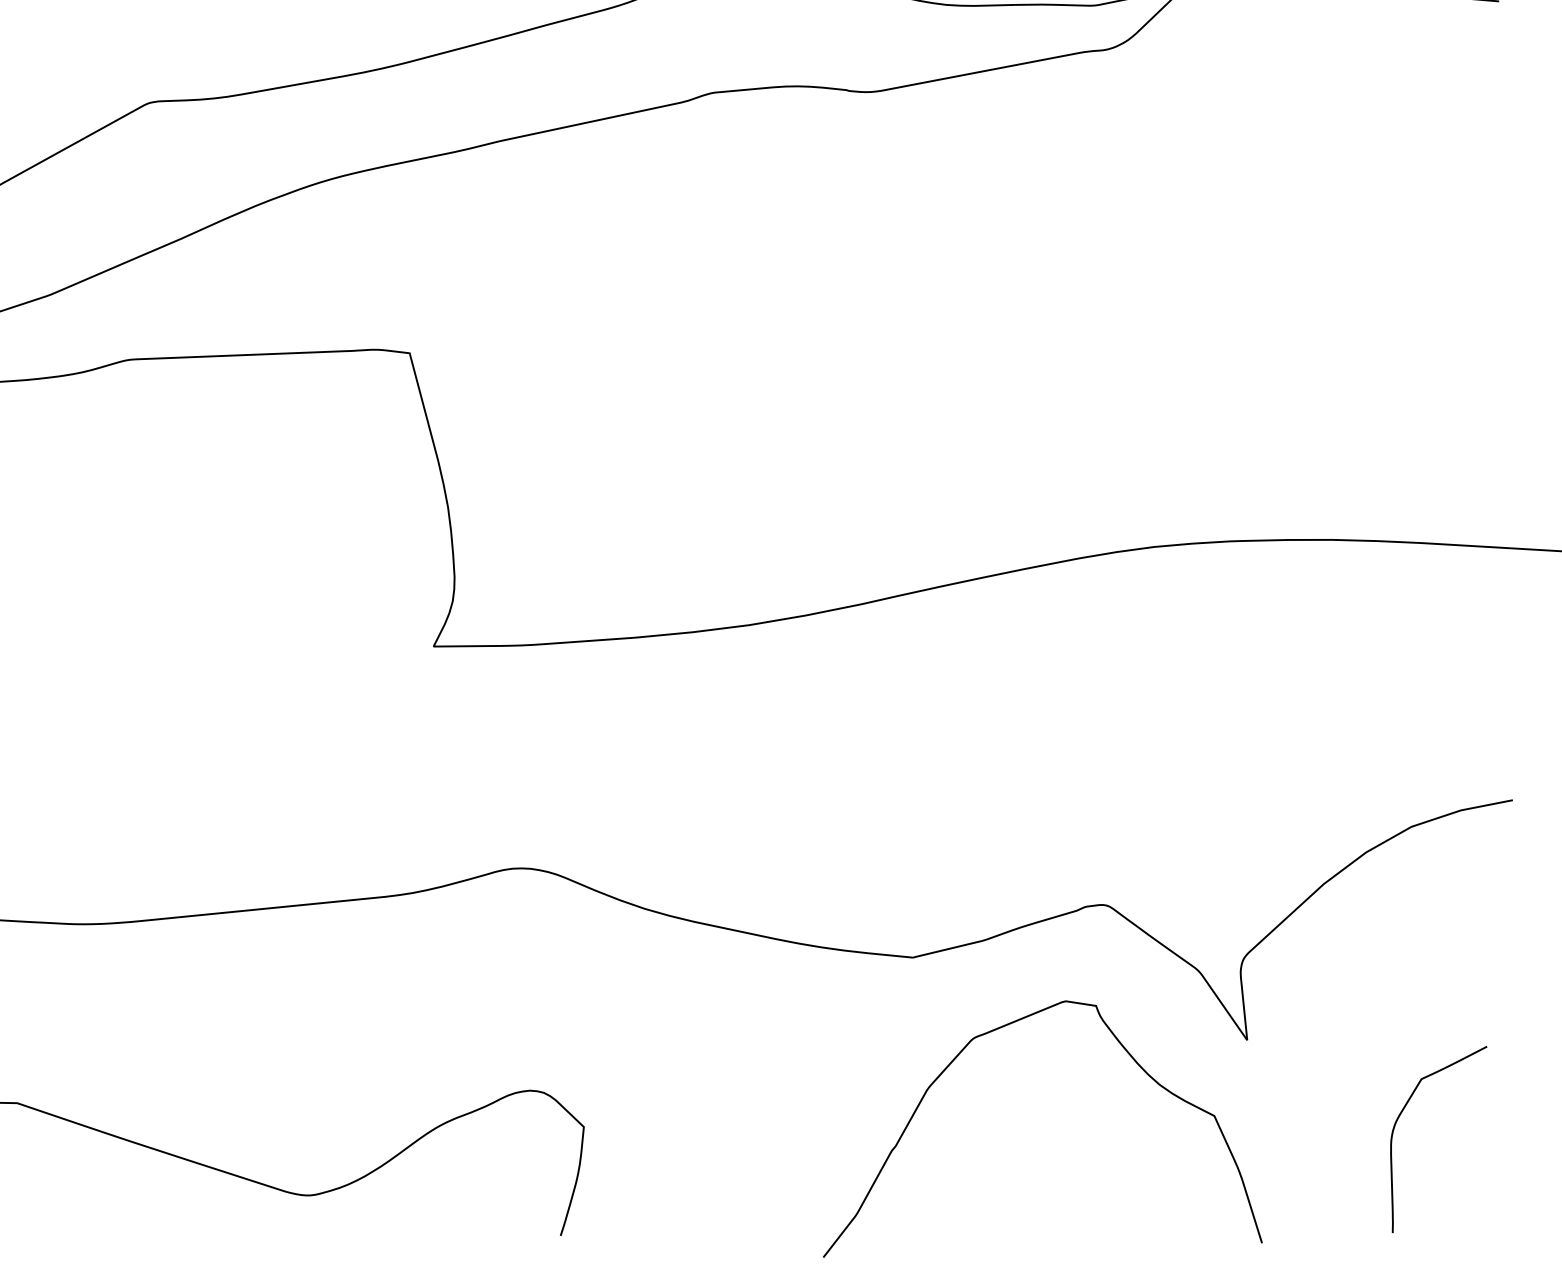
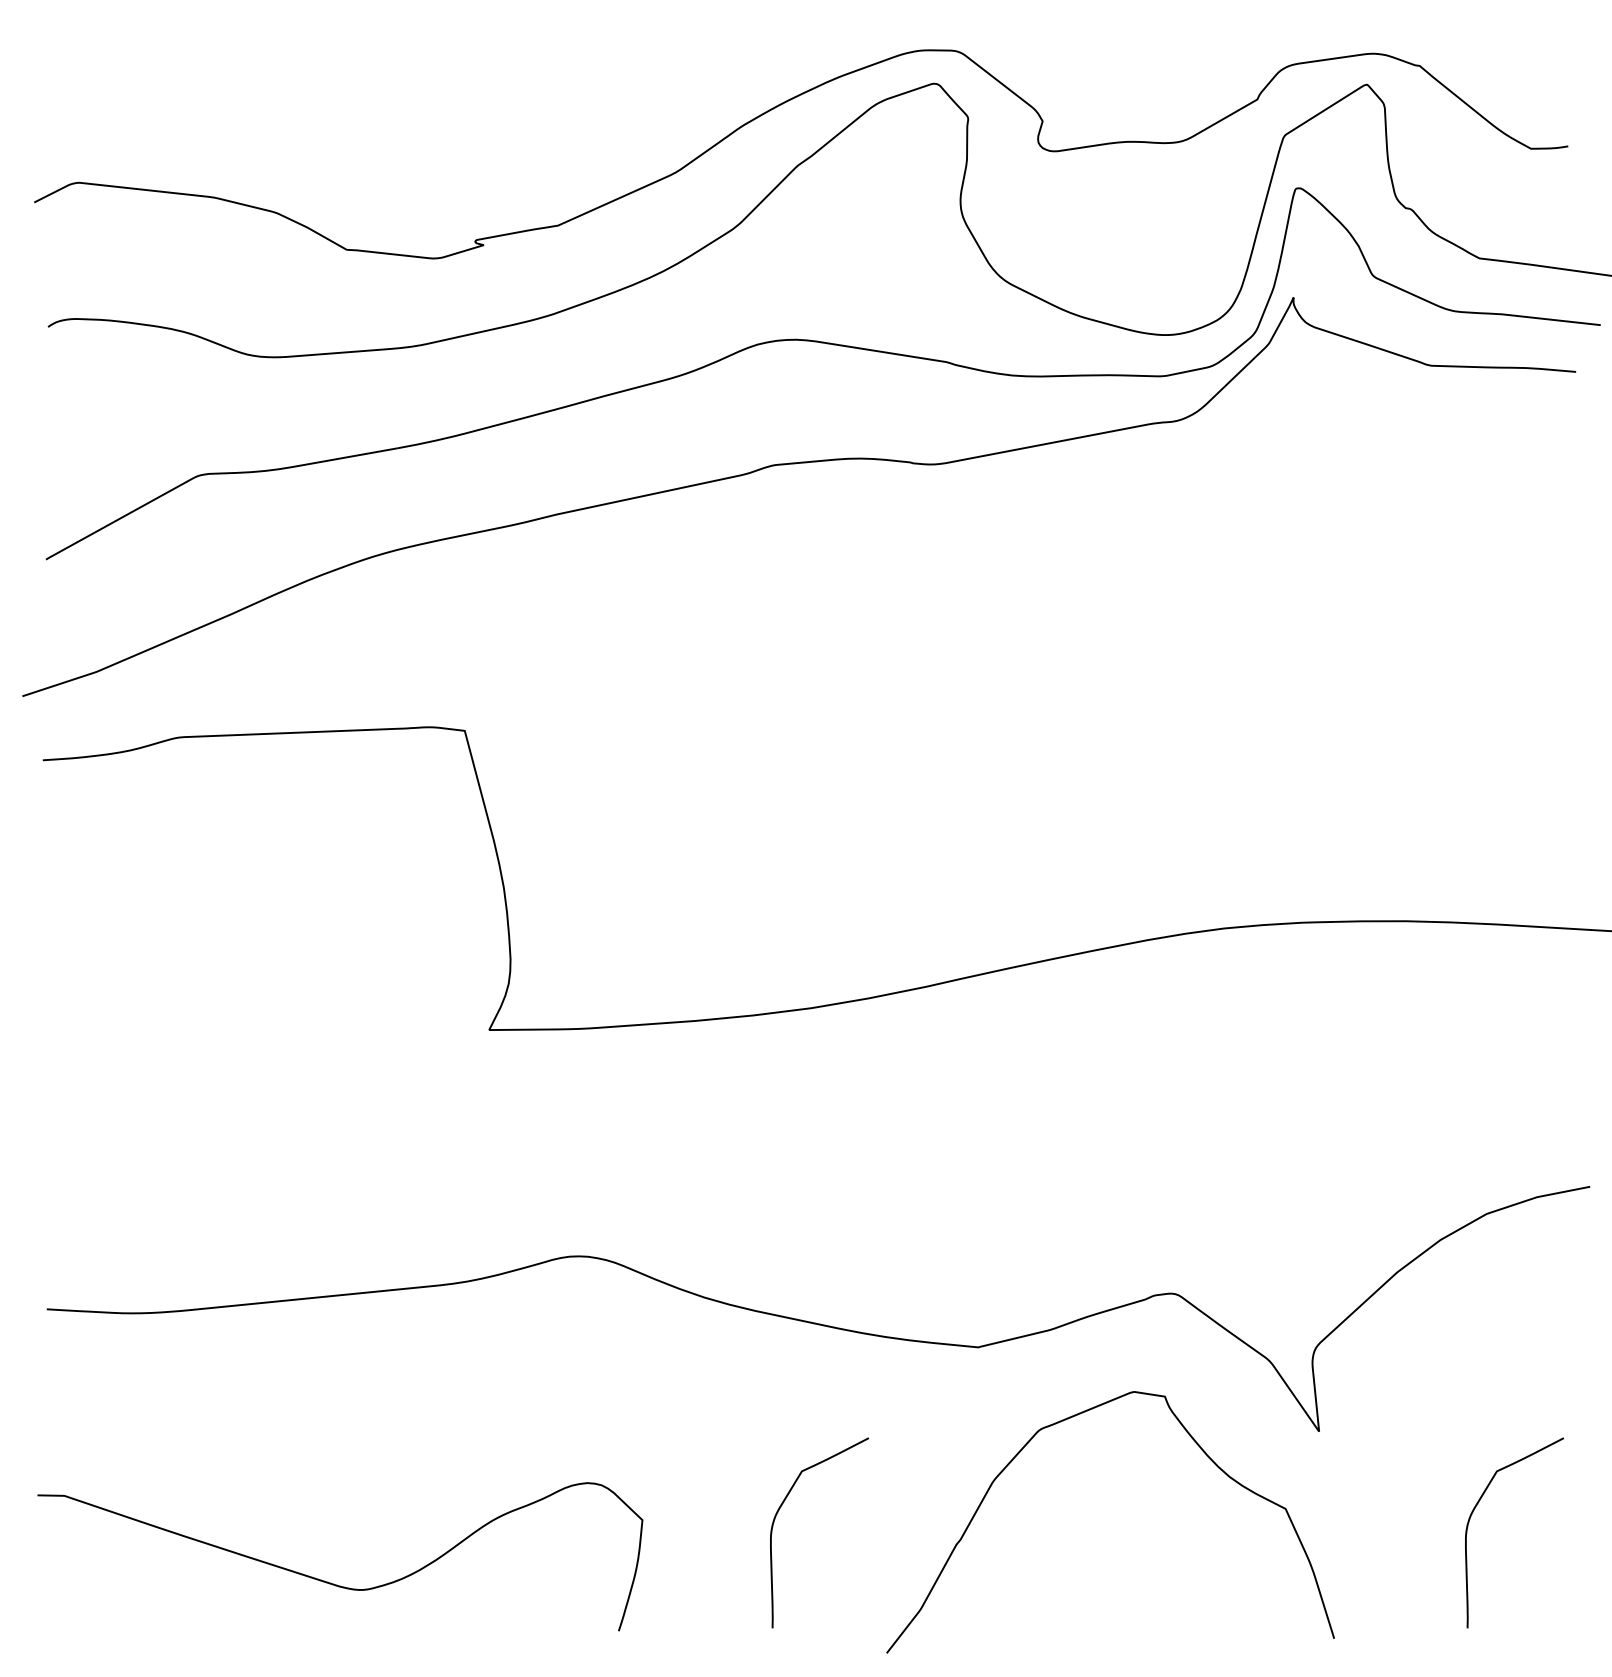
curve: (720, 1114) -> (781, 1507), added

